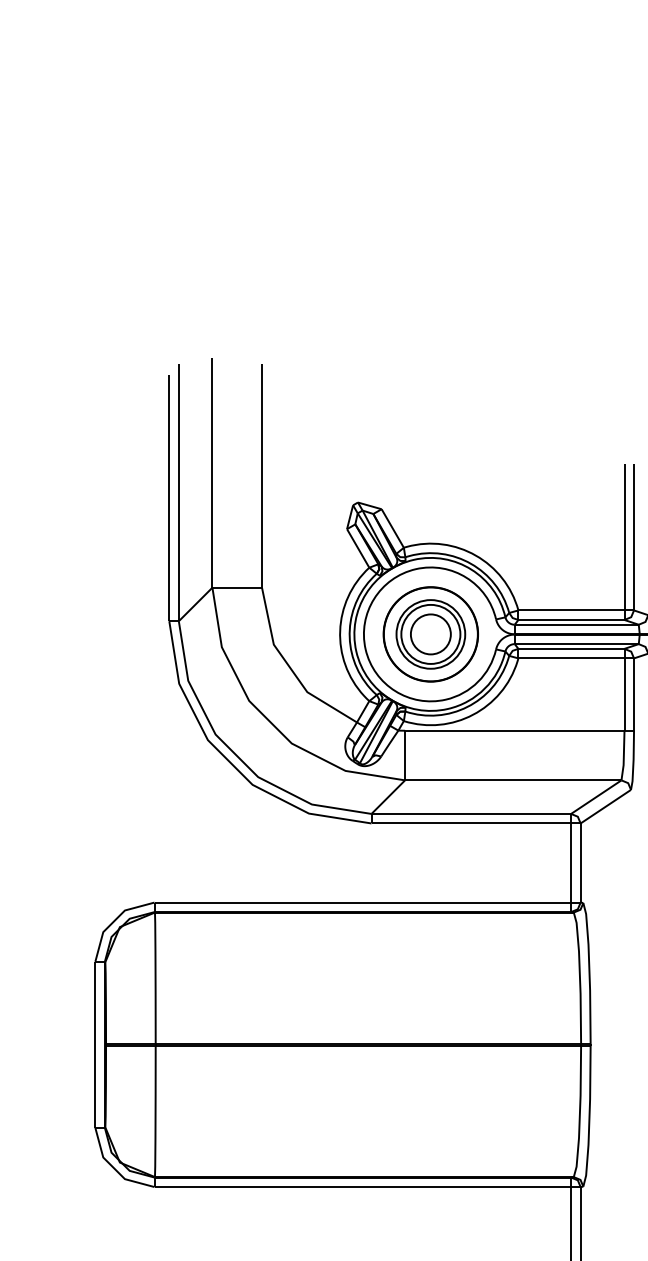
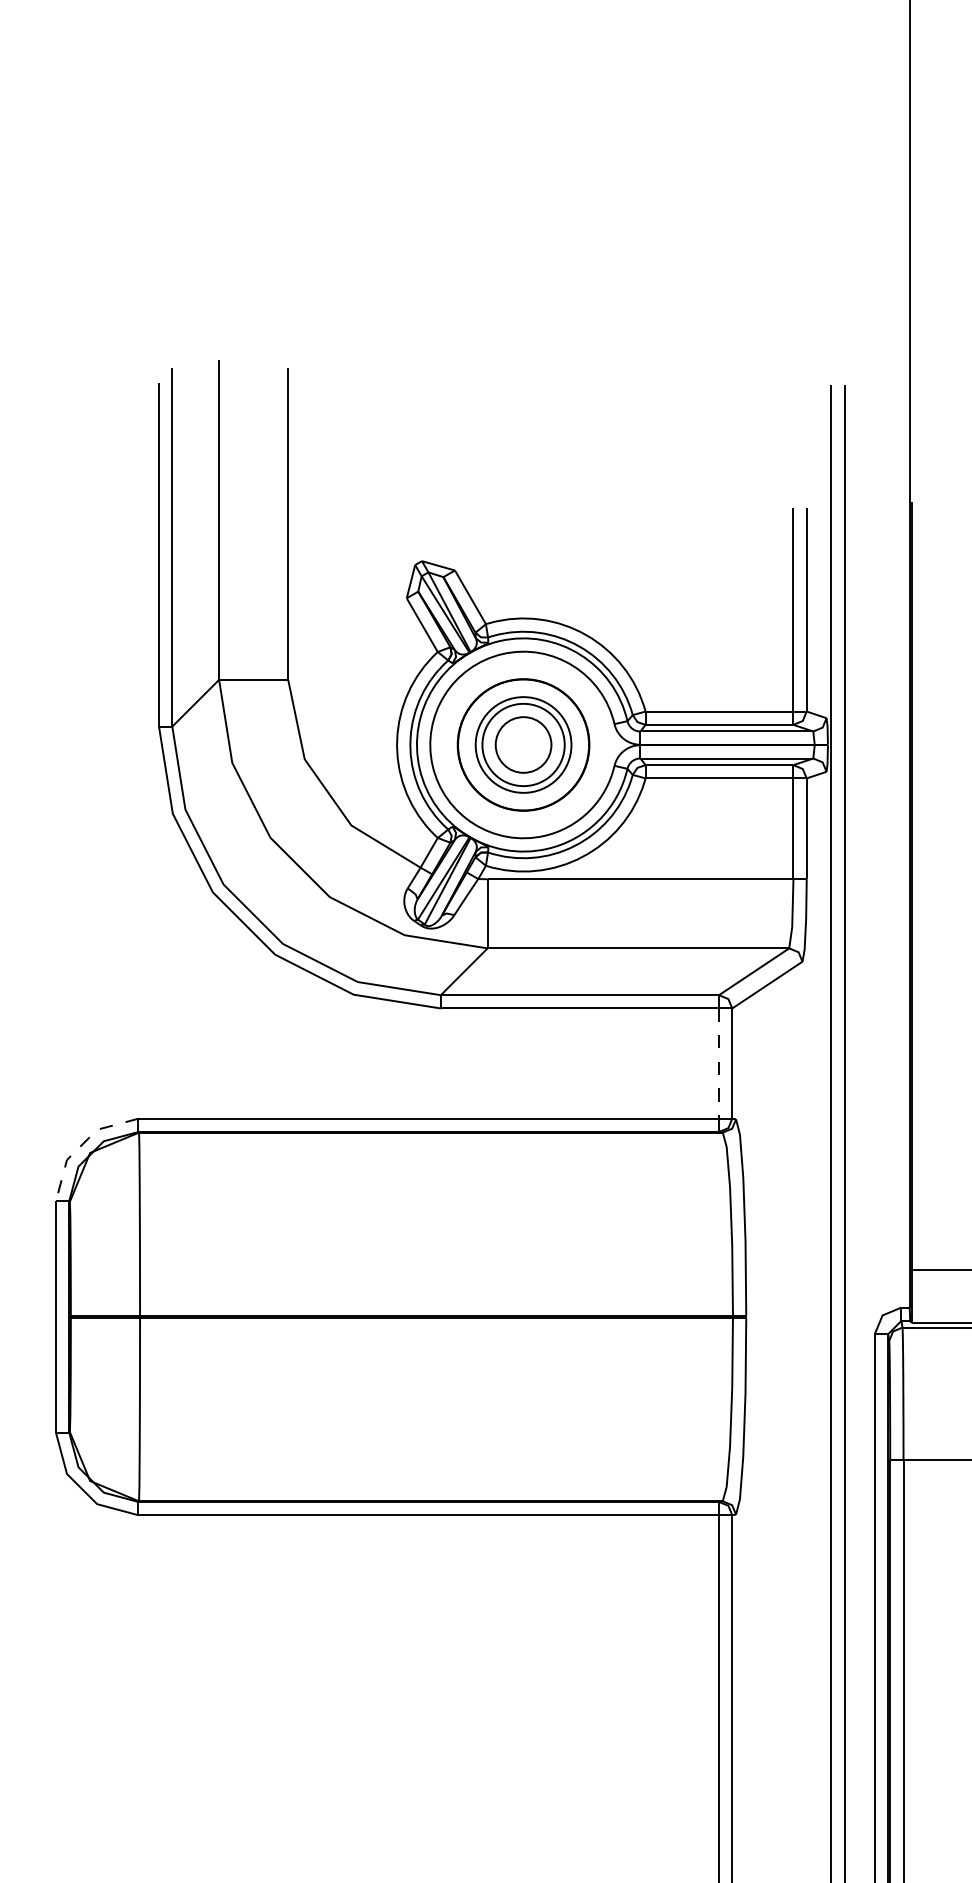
line: (571, 863) -> (719, 1064), solid -> dashed
line: (113, 921) -> (81, 1145), solid -> dashed

